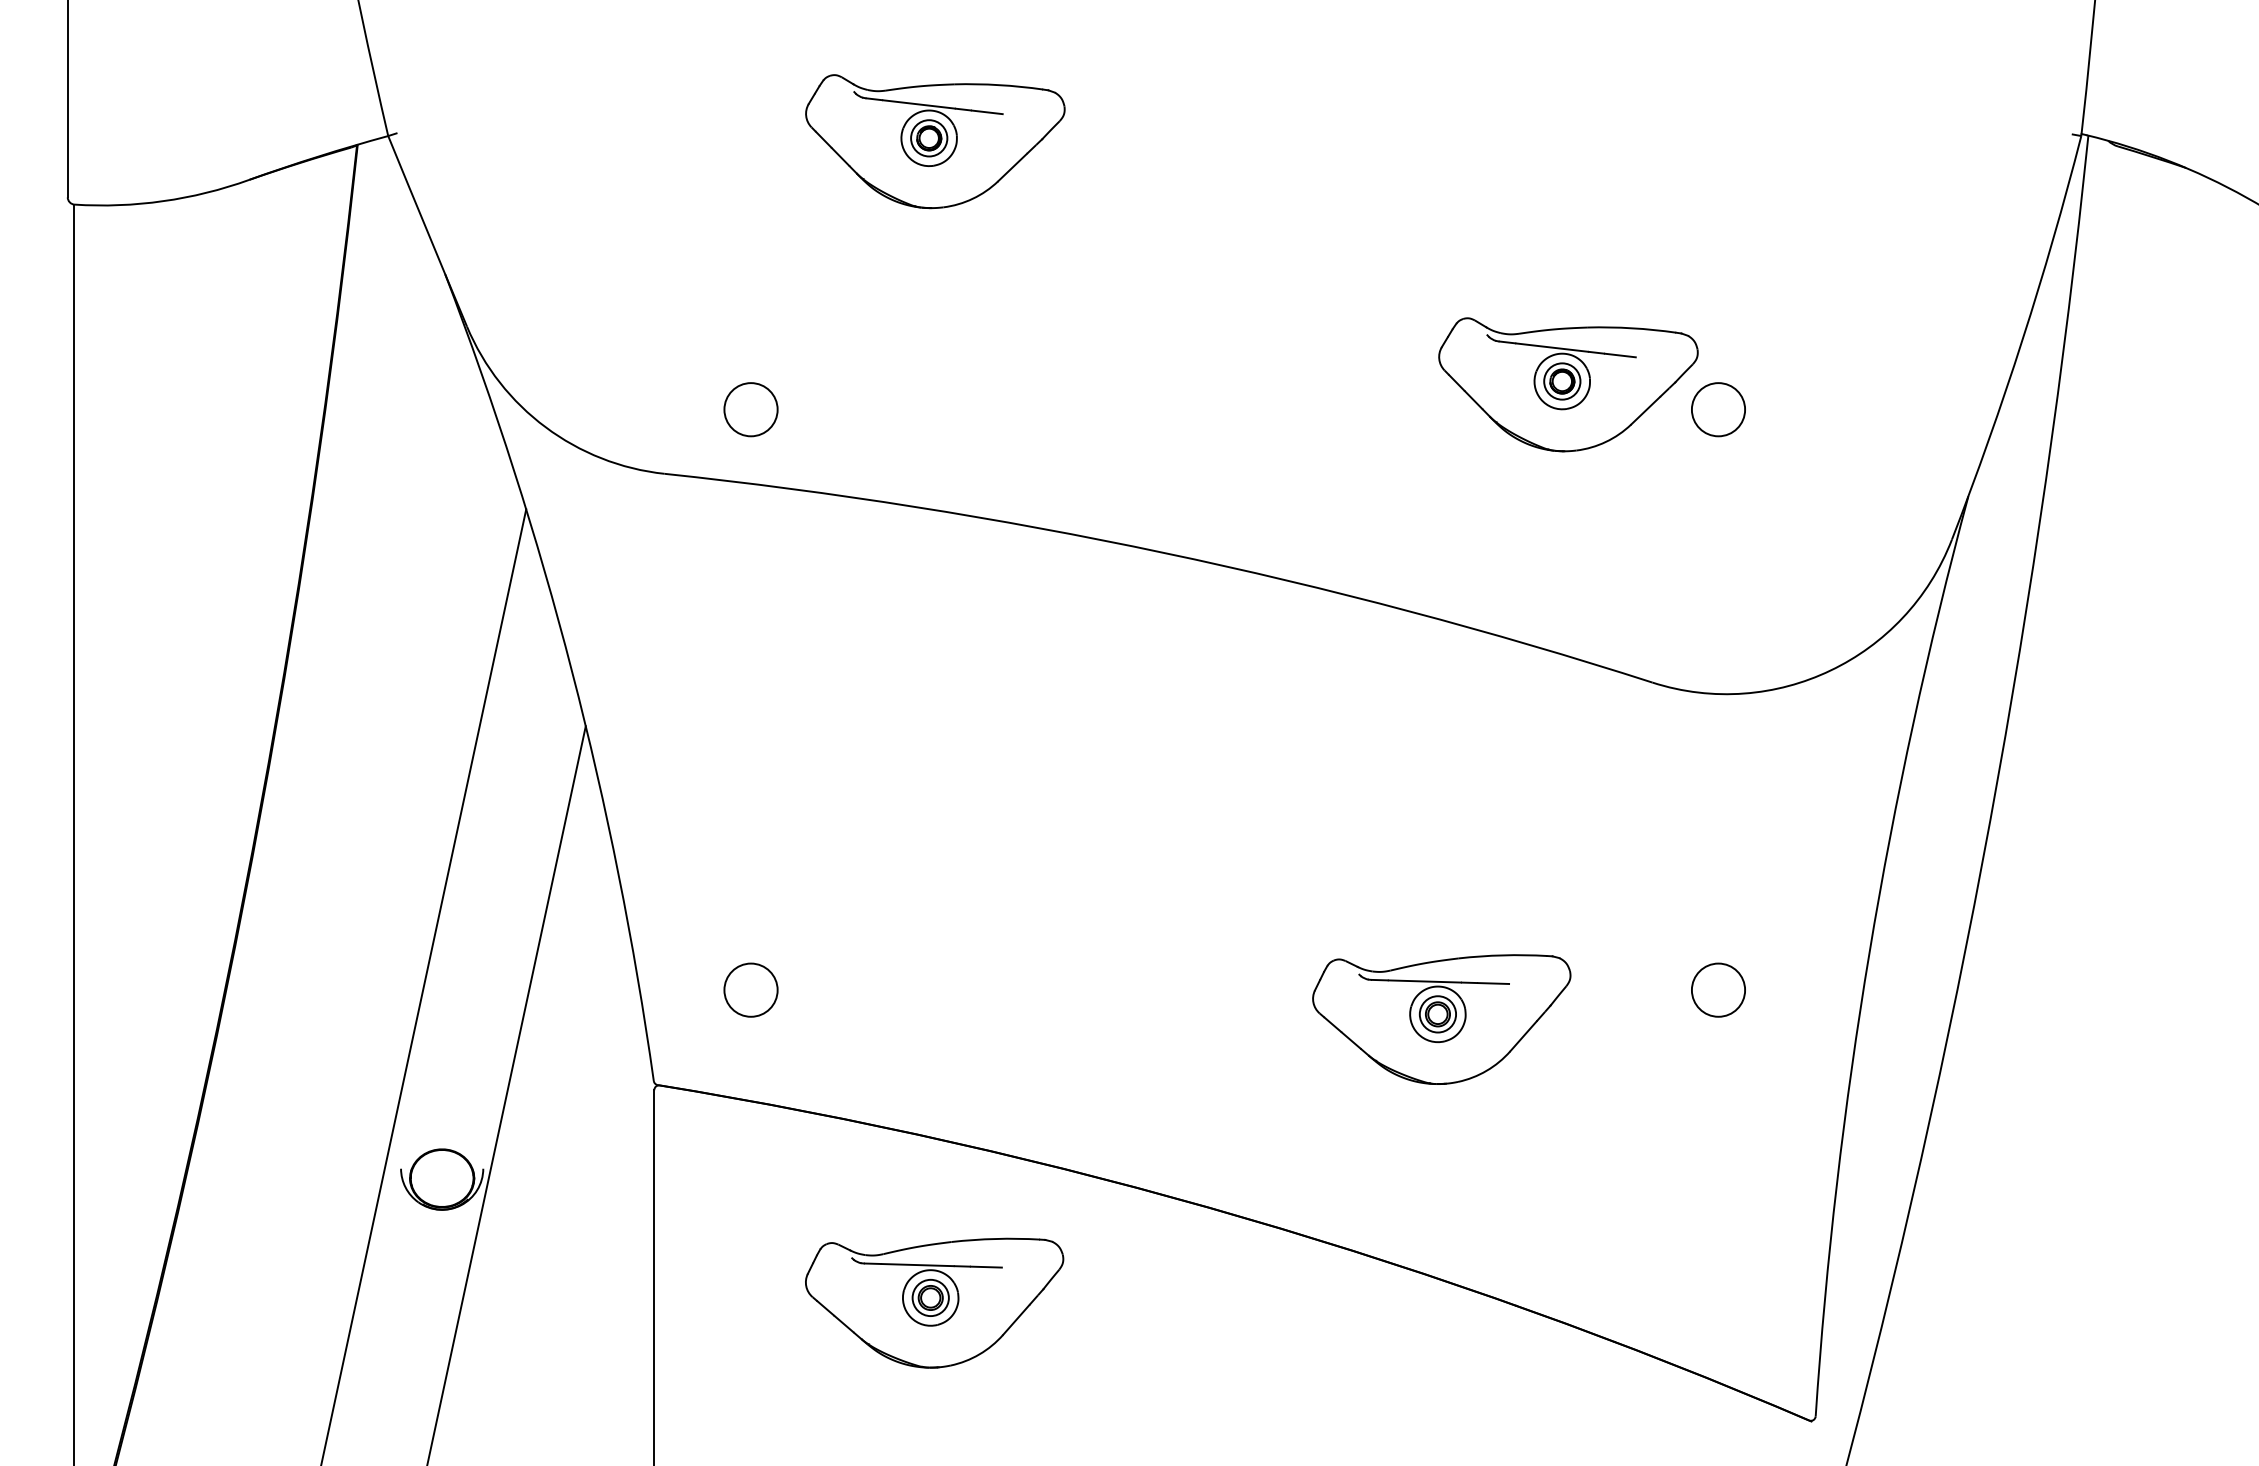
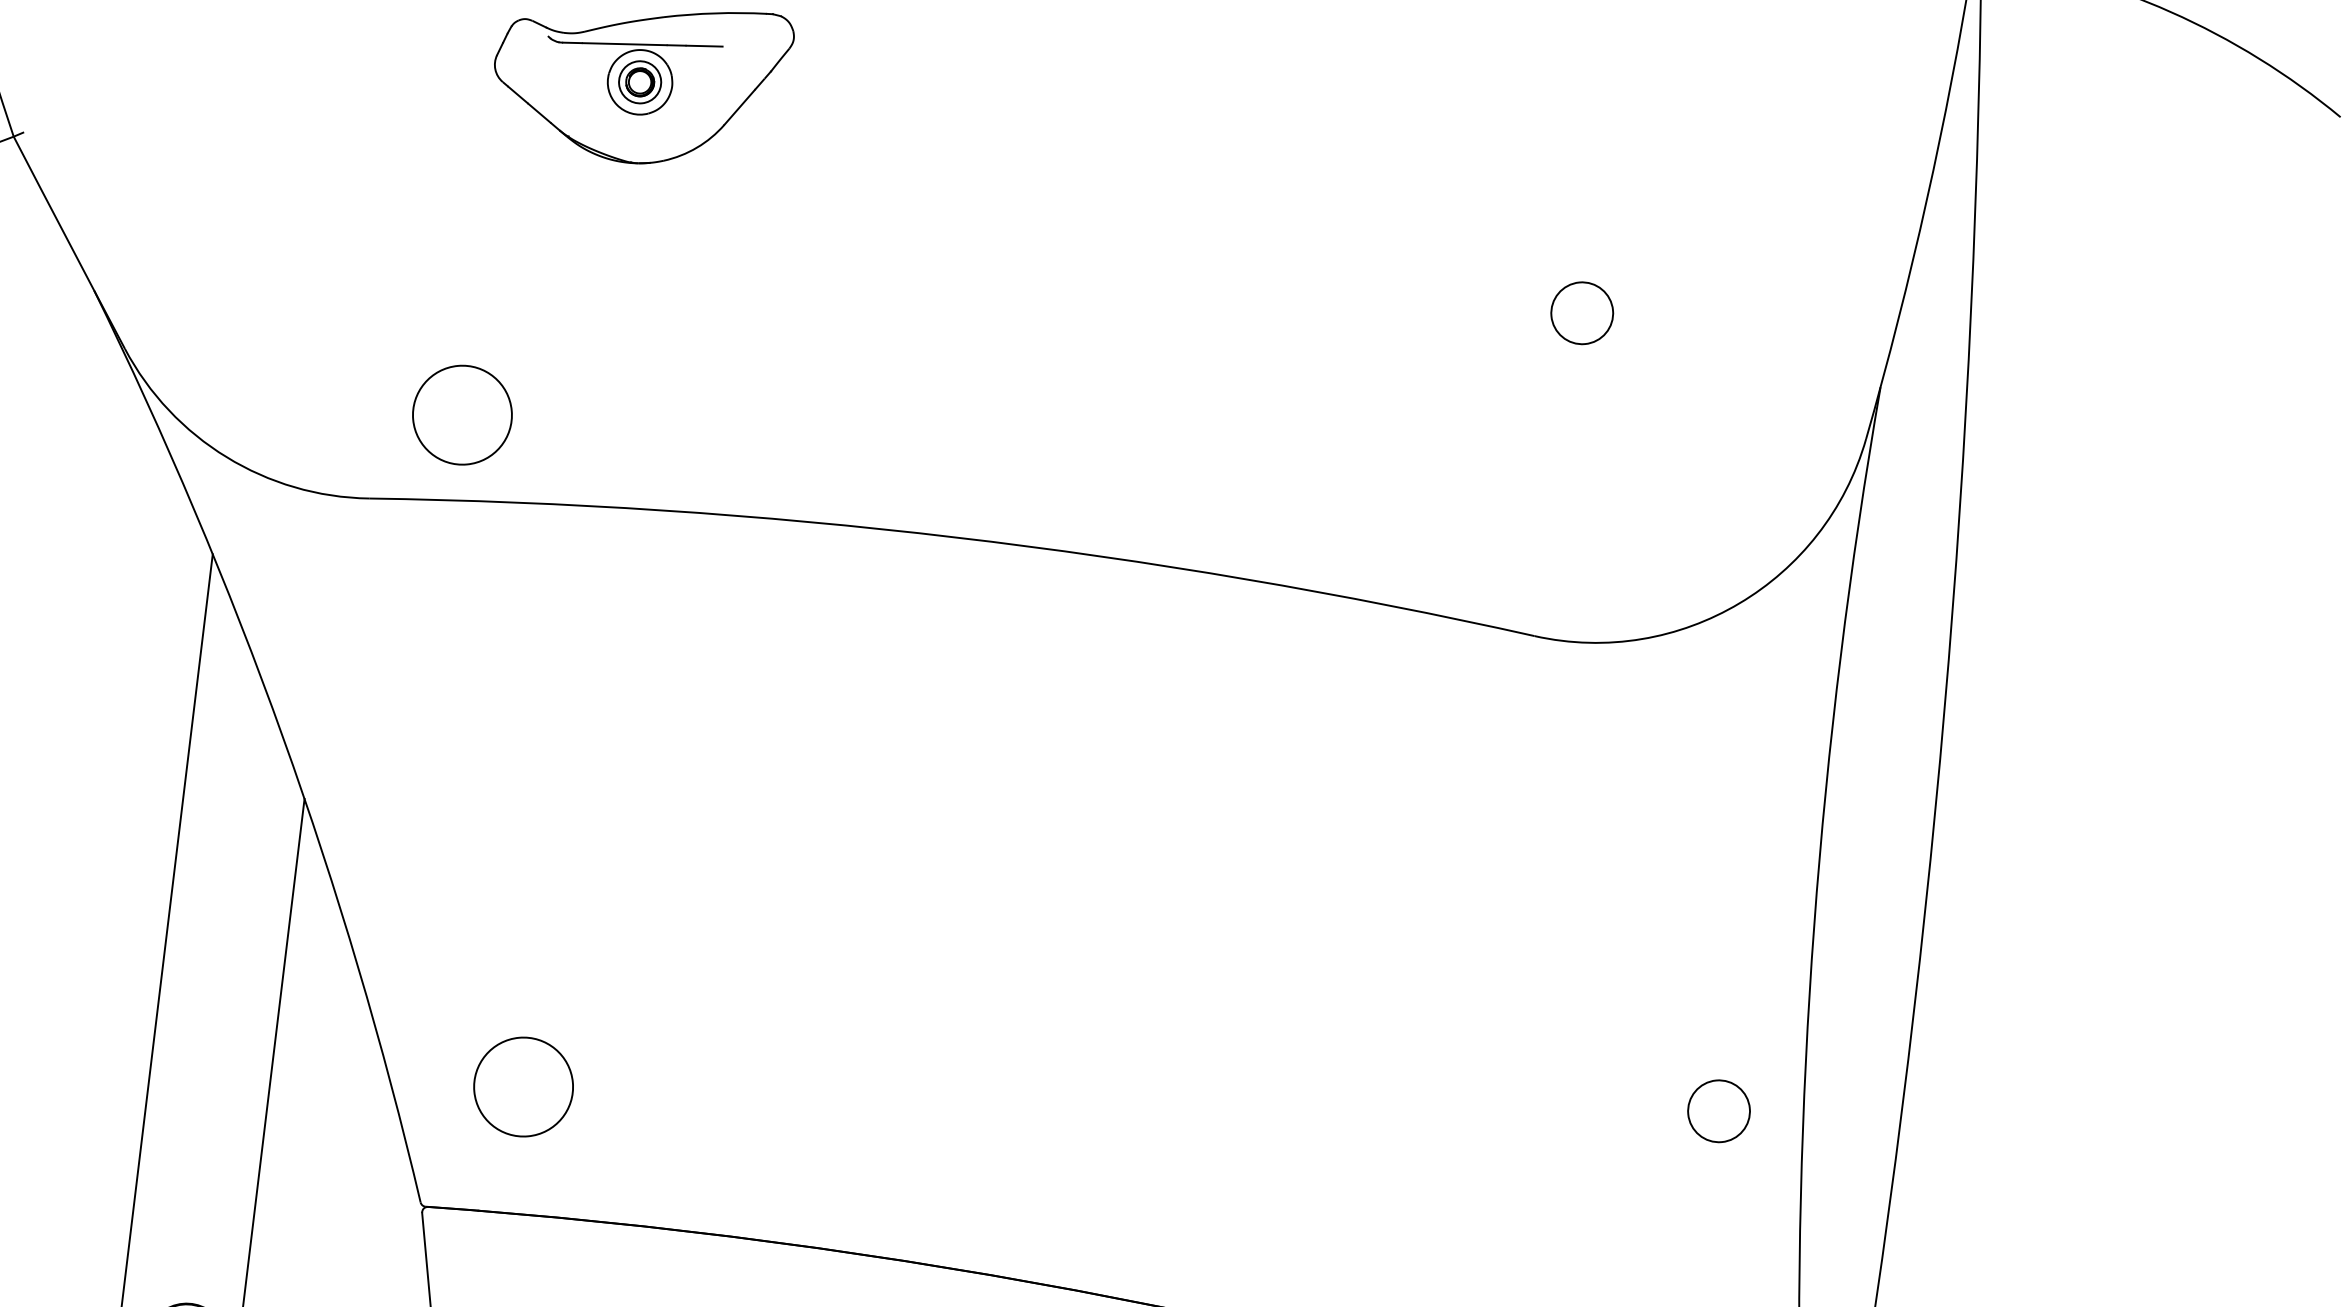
part: (1568, 384) -> (1405, 299), removed
circle: (750, 409) -> (461, 415), size x1.6
circle: (750, 989) -> (522, 1086), size x1.6
circle: (1718, 989) -> (1718, 1110), moved
part: (1441, 1019) -> (1325, 1048), removed

